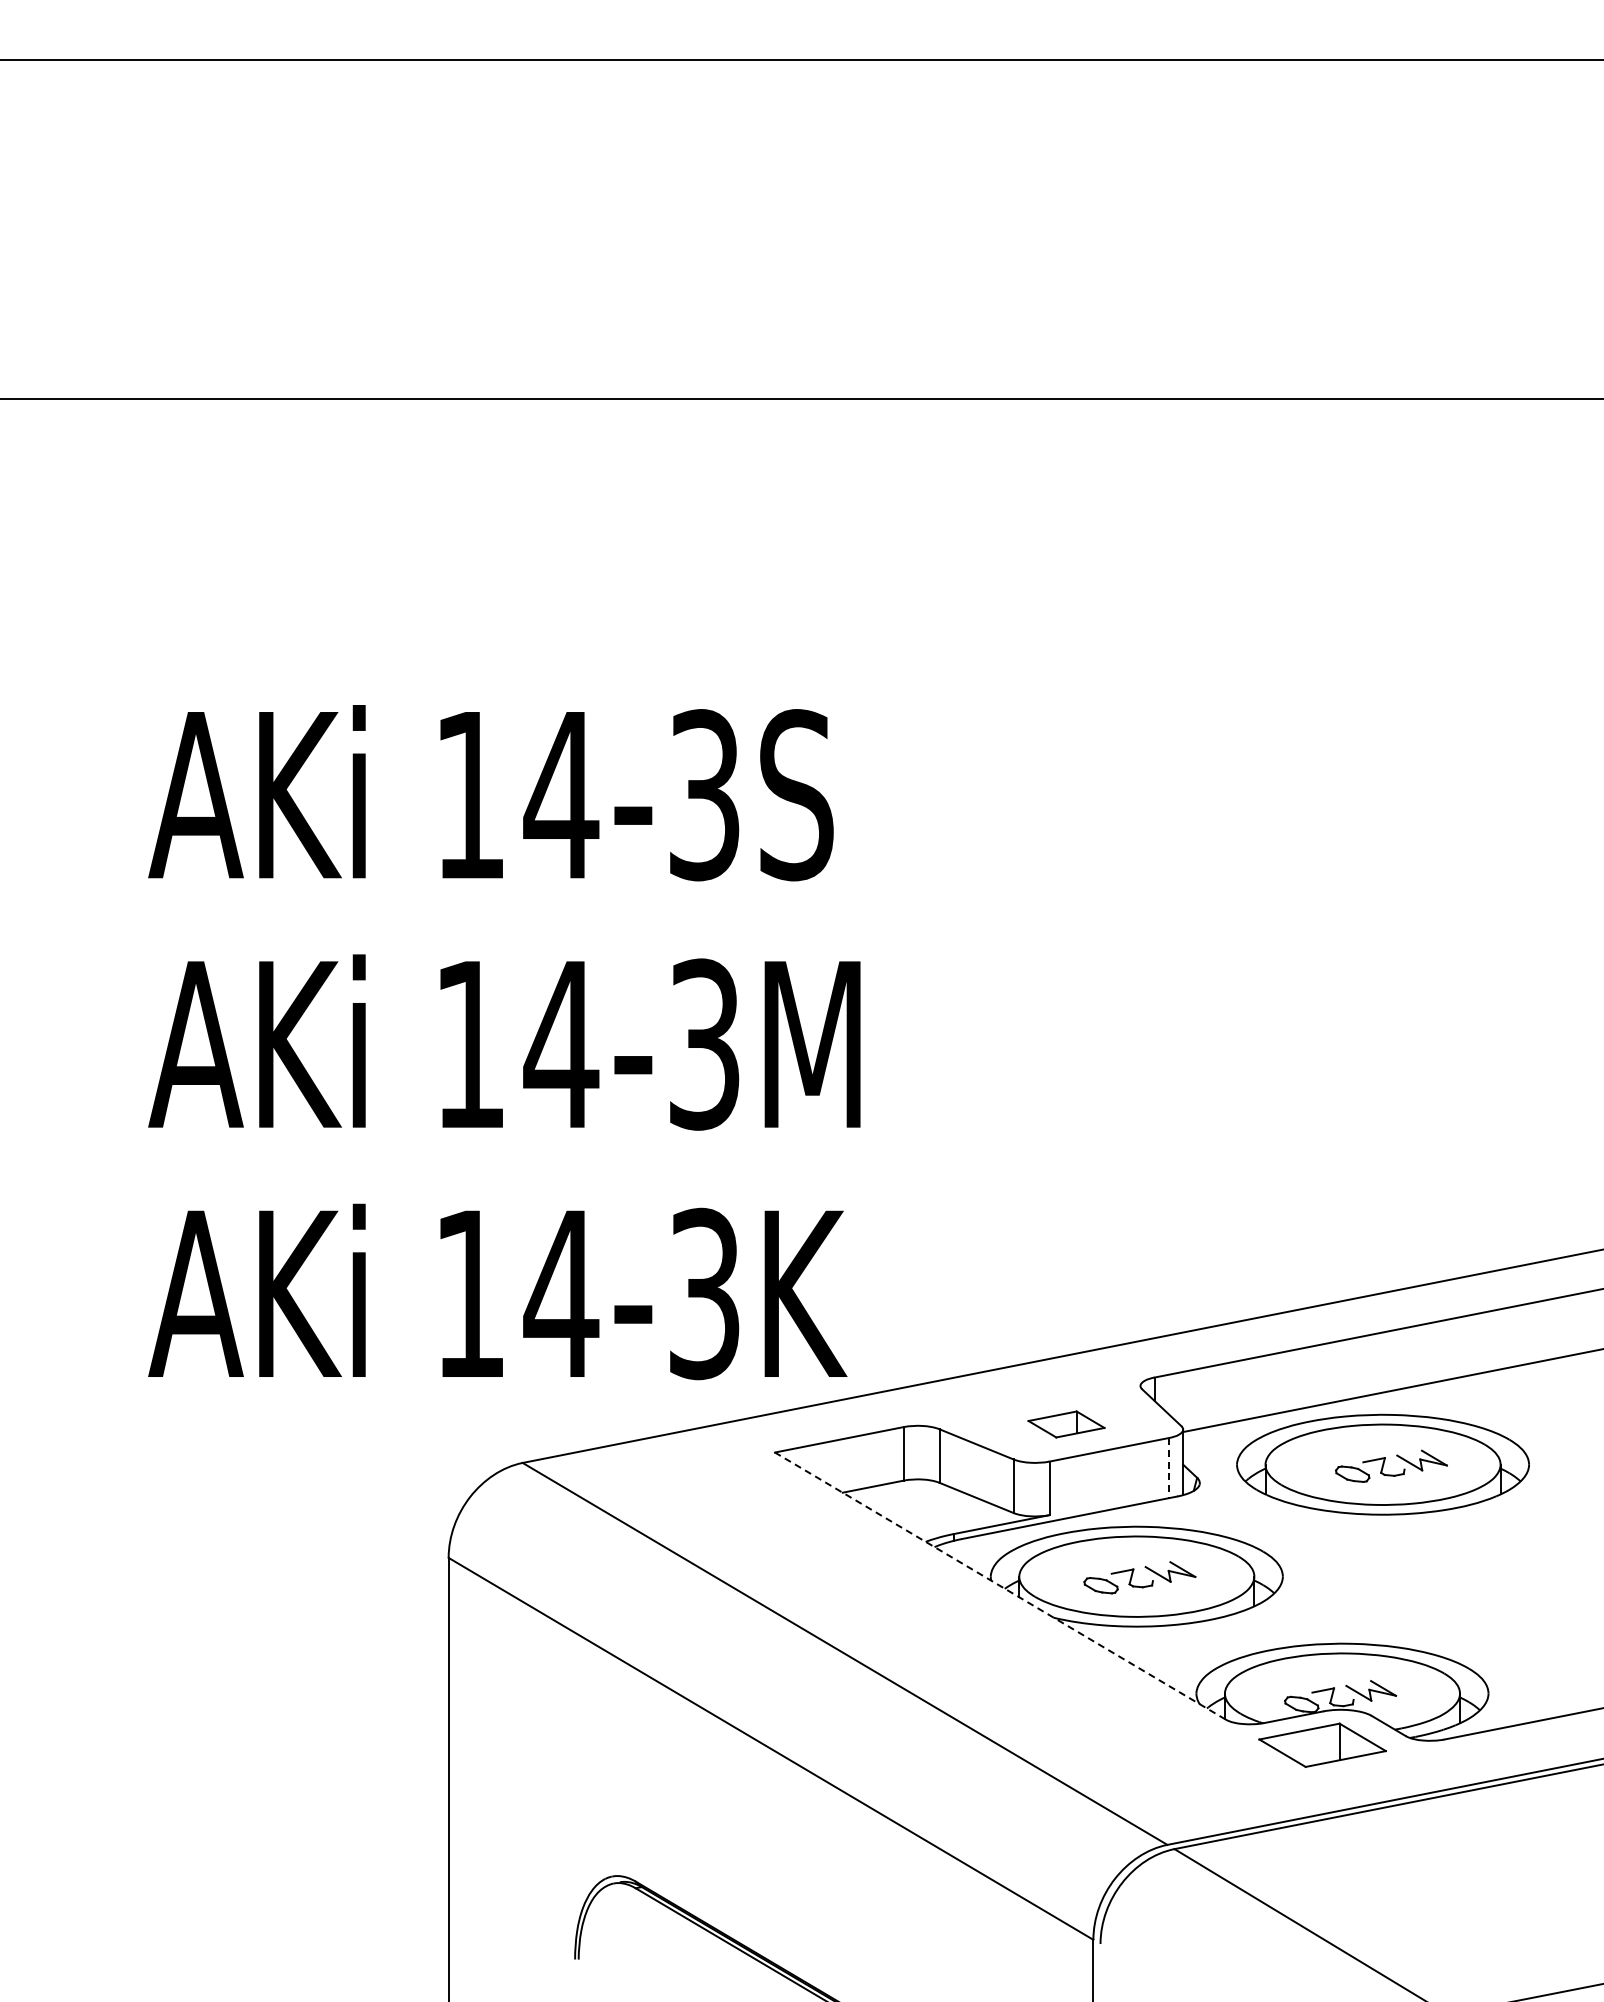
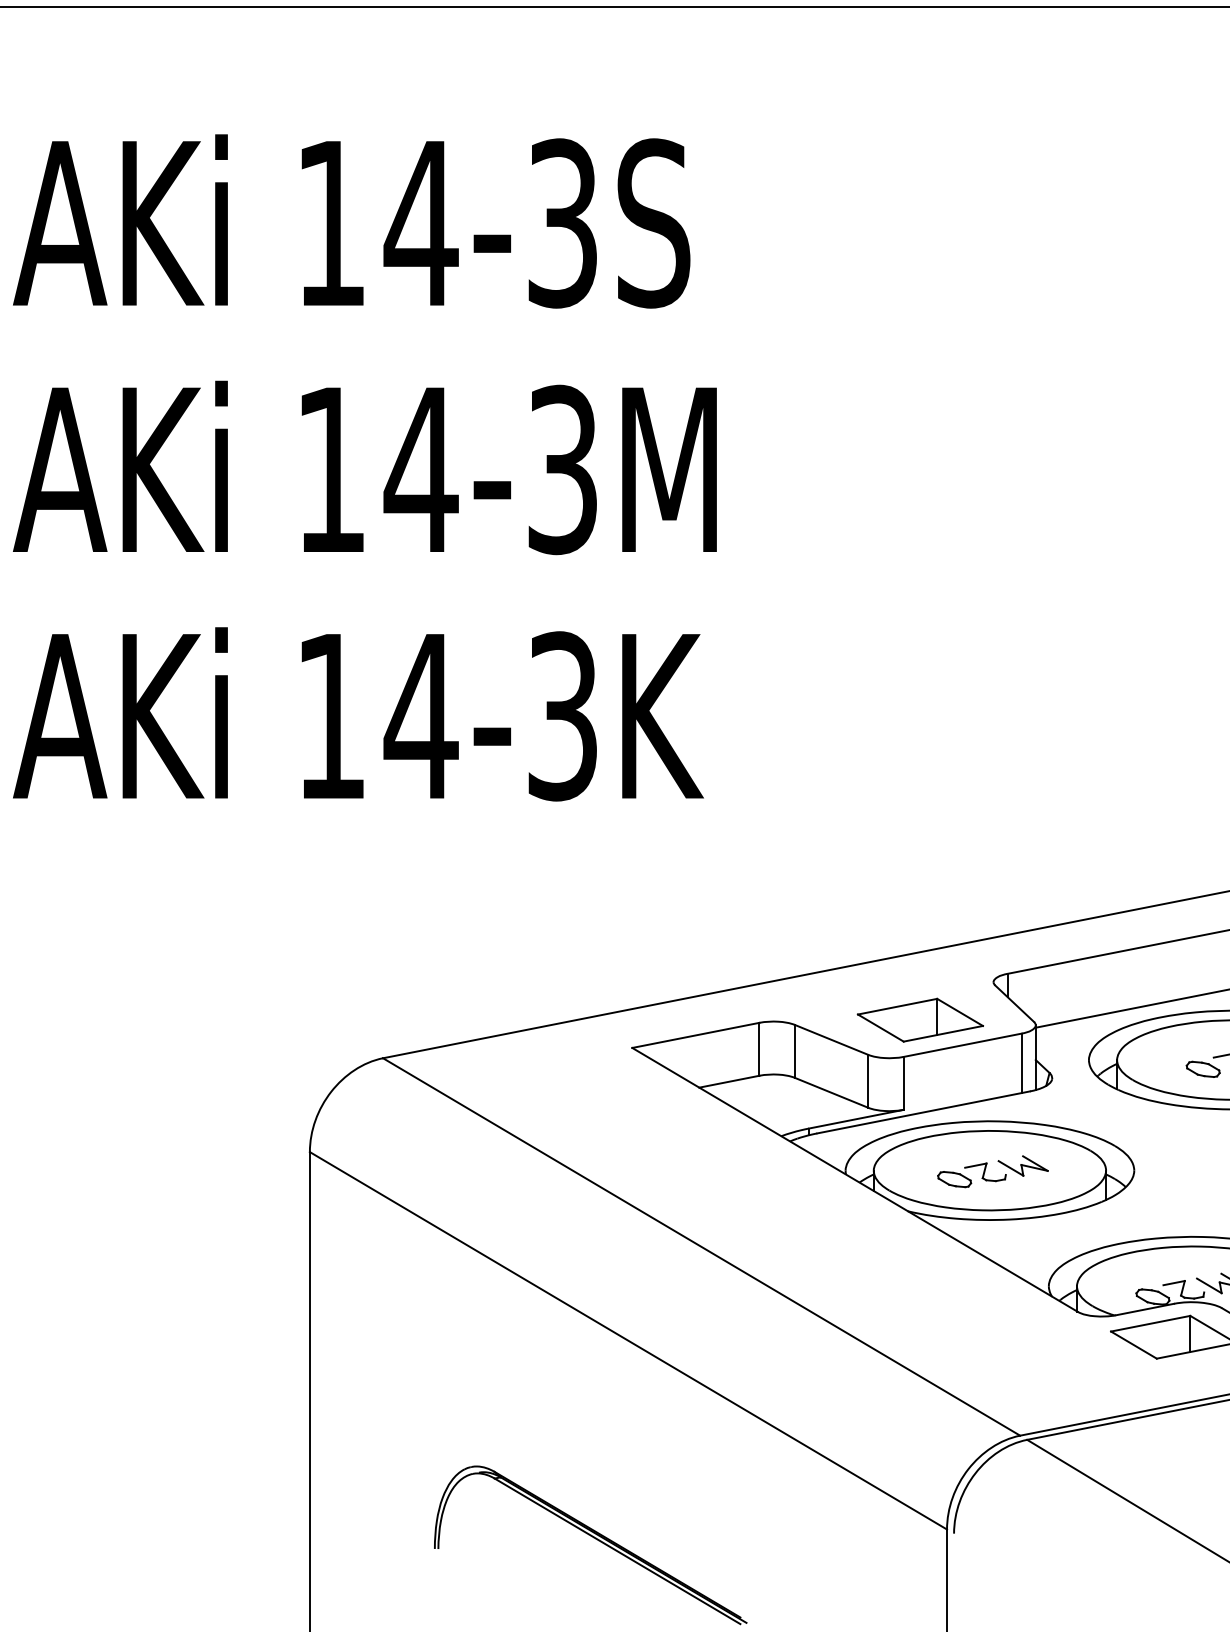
text: (504, 1042) -> (365, 467), moved
part: (1066, 1424) -> (920, 1020), size x1.67
line: (1168, 1468) -> (1021, 1063), dashed -> solid
line: (1000, 1585) -> (855, 1179), dashed -> solid

